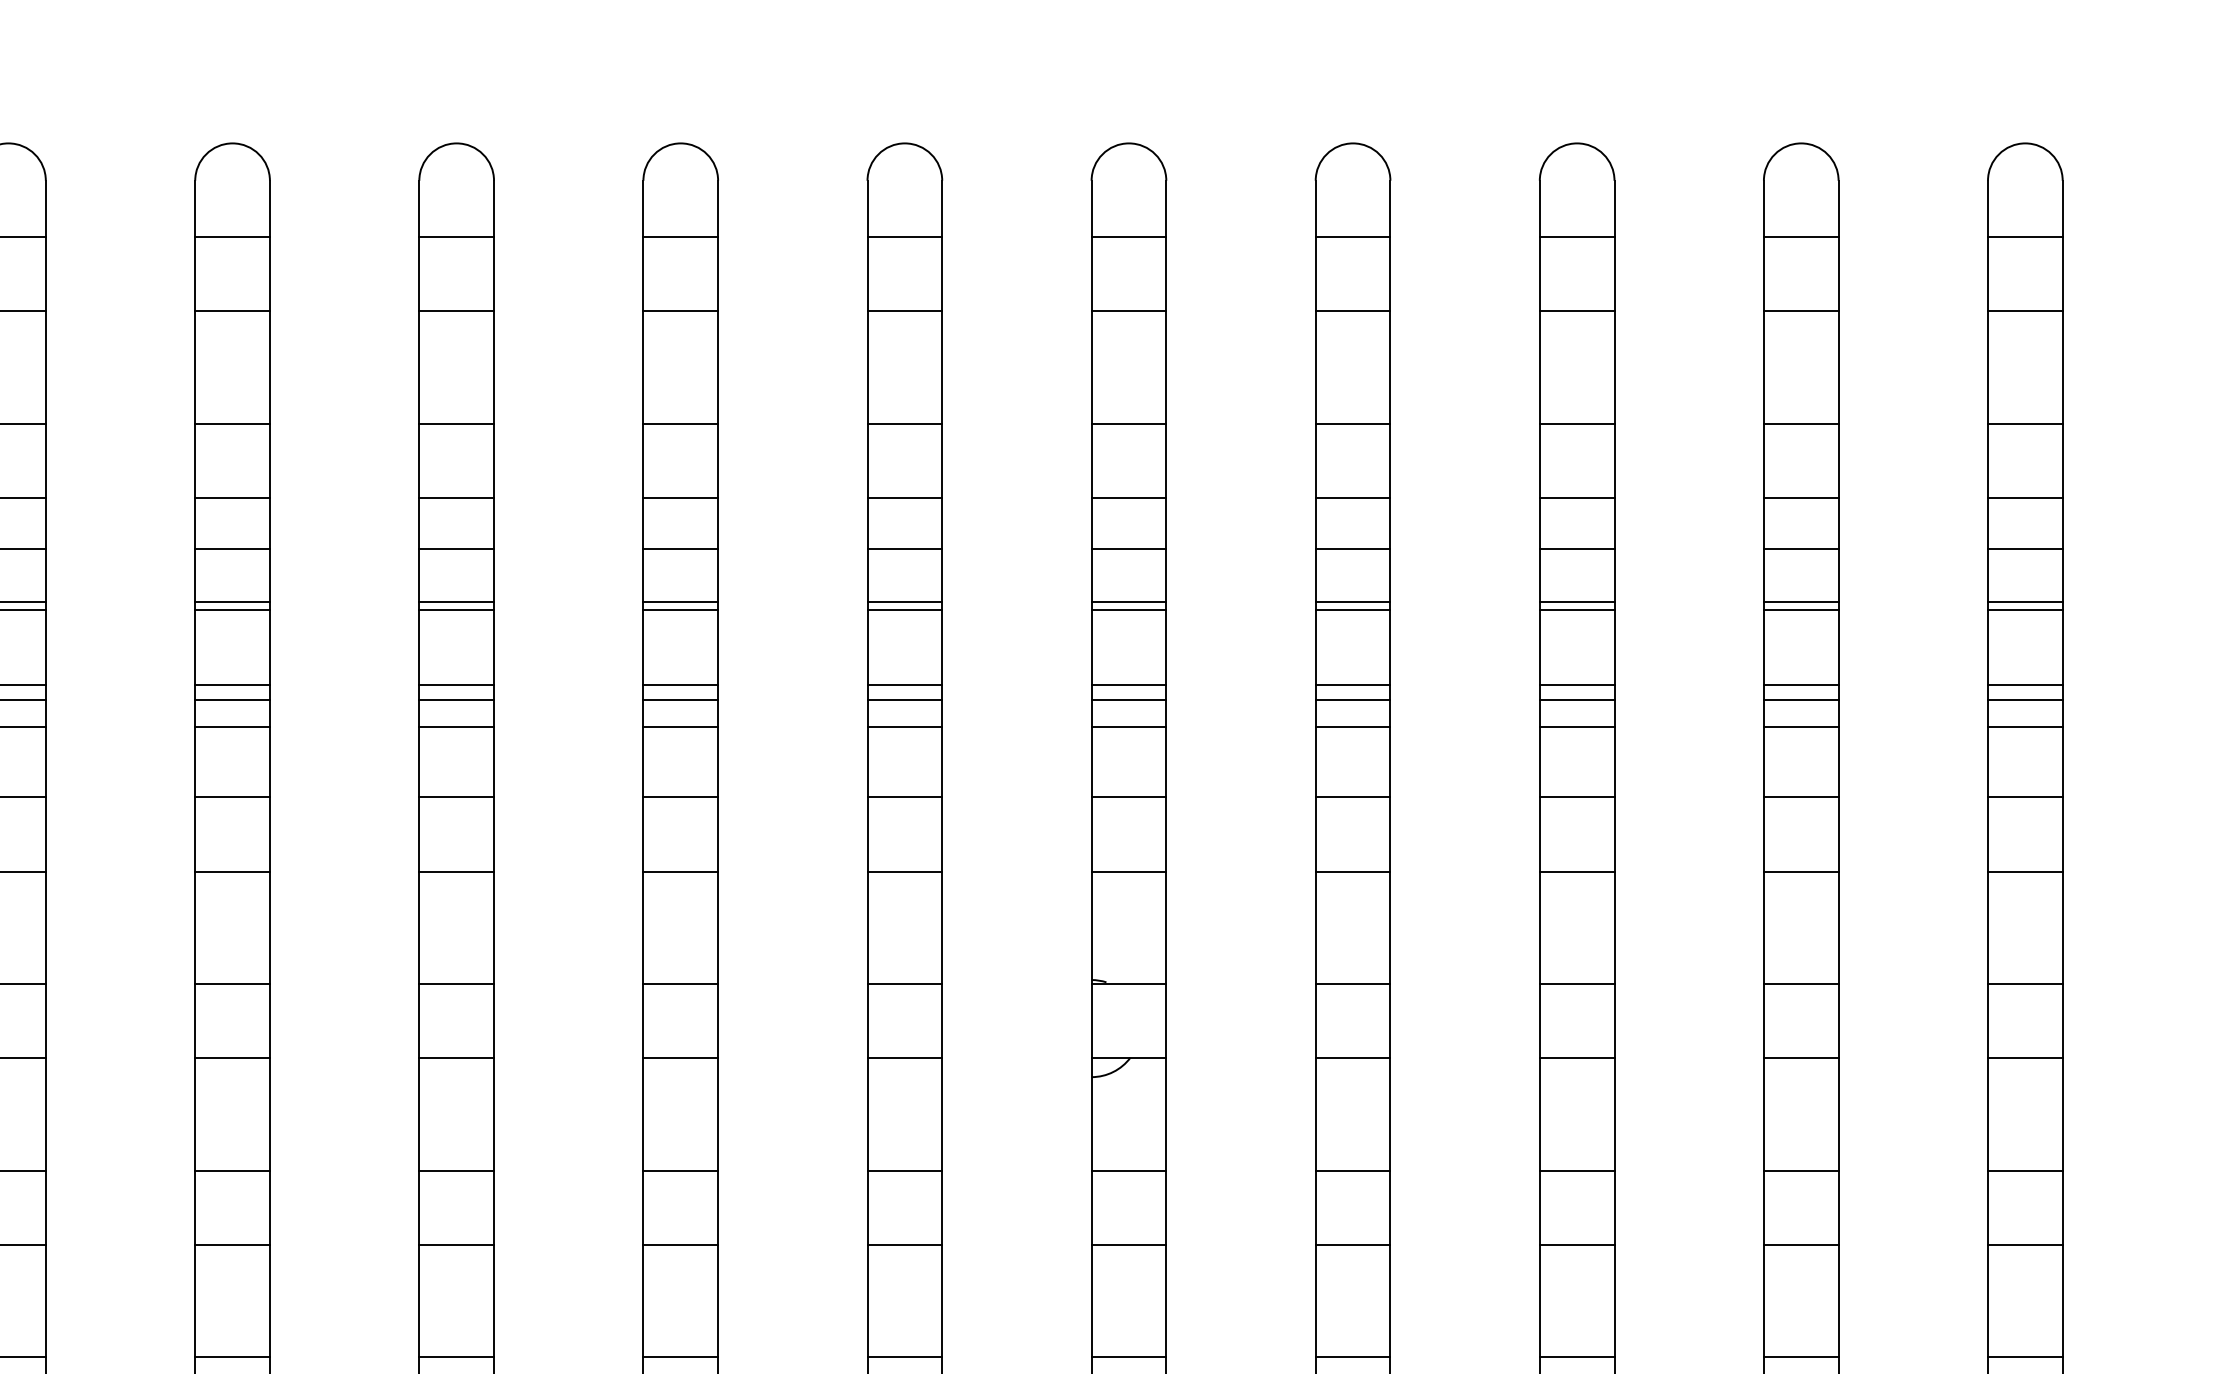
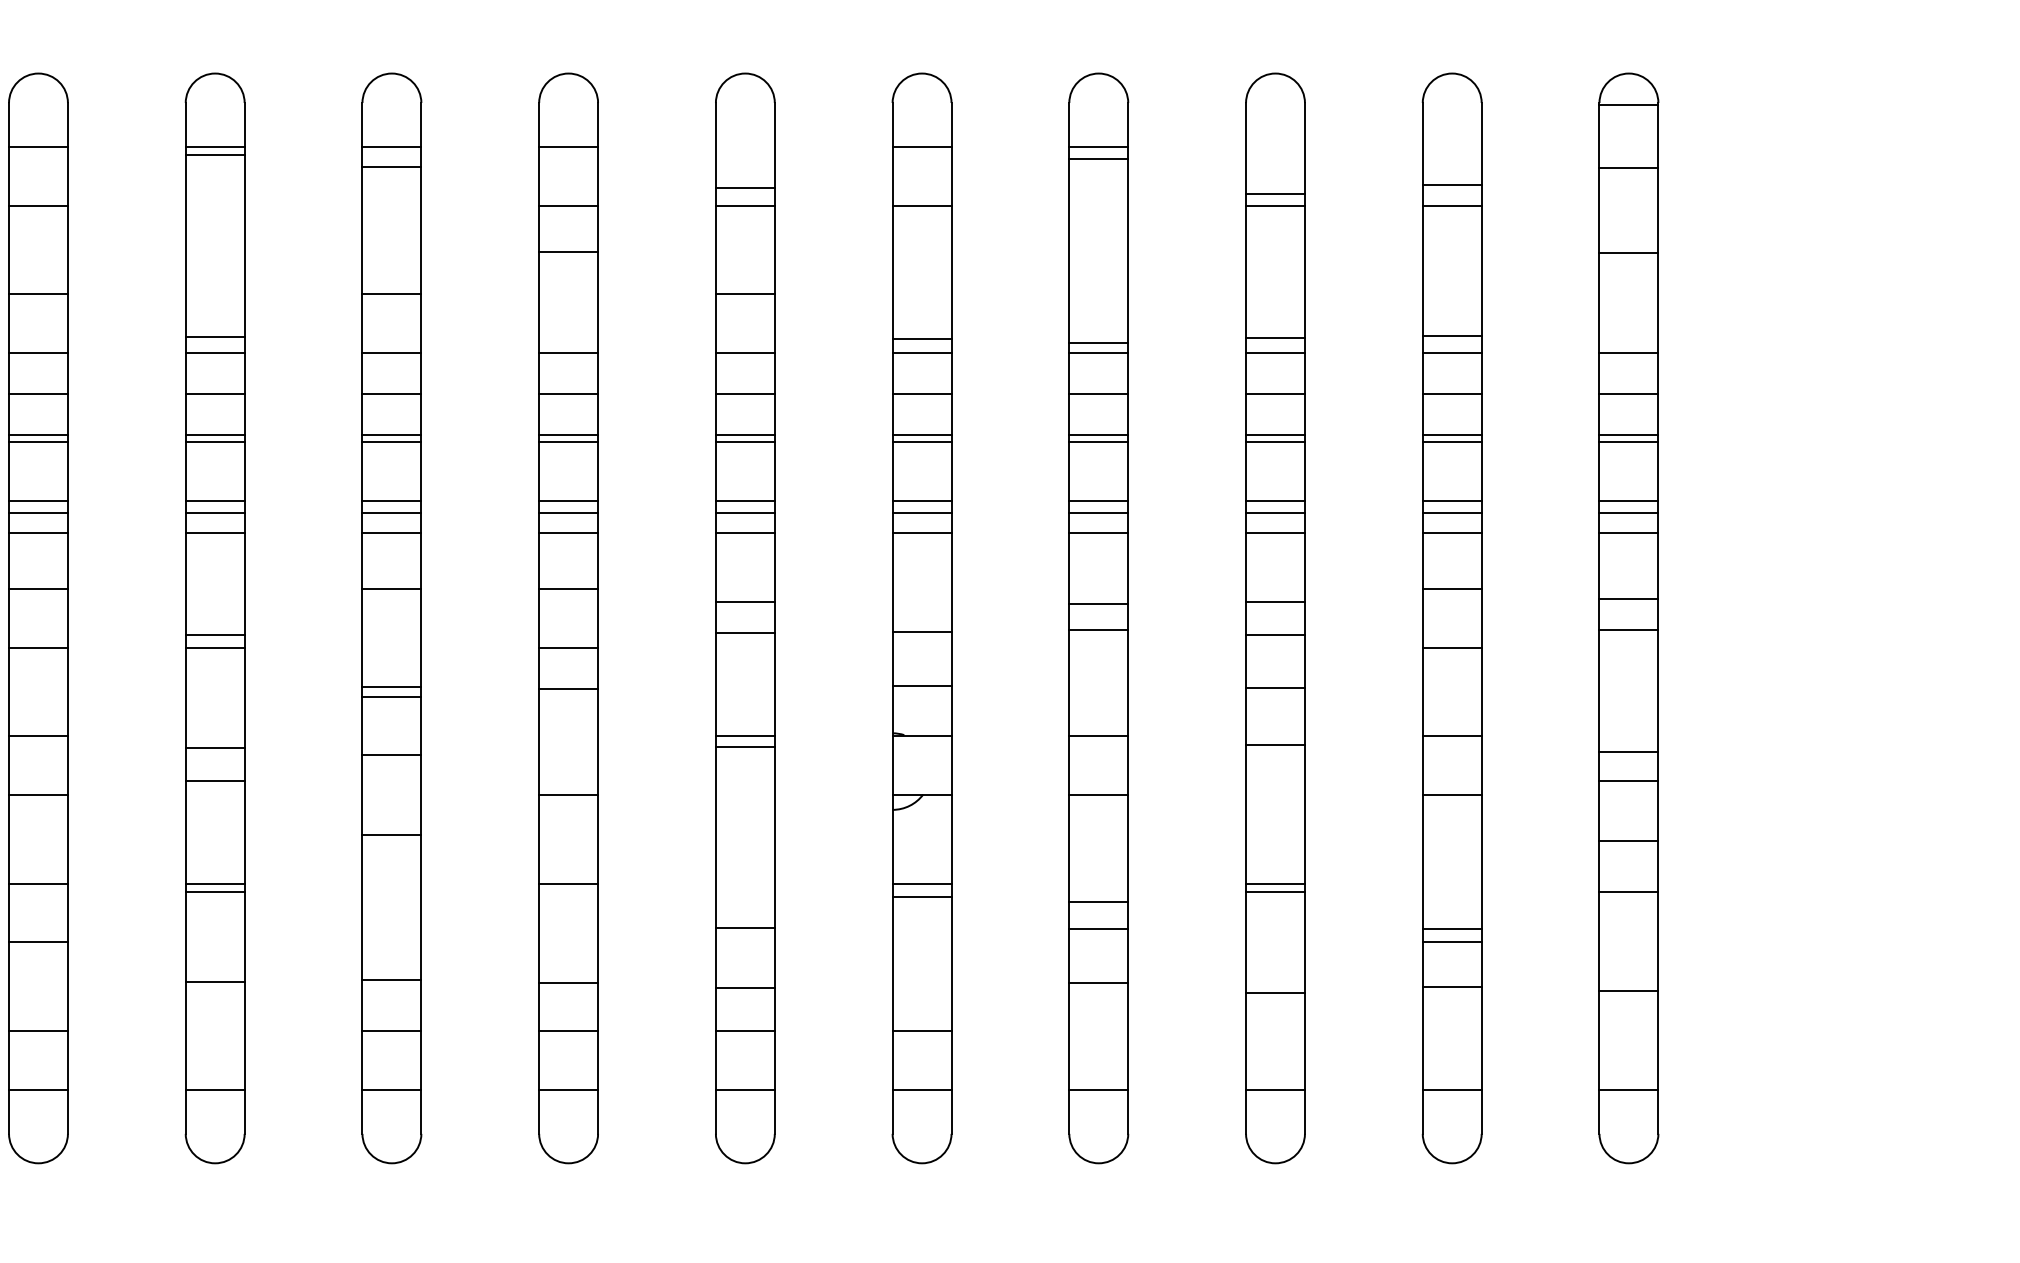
line: (903, 237) -> (744, 188), moved
line: (1577, 237) -> (1275, 194), moved
line: (1800, 237) -> (1451, 185), moved
line: (2024, 237) -> (1628, 105), moved
line: (231, 311) -> (214, 155), moved
line: (456, 311) -> (391, 167), moved
line: (1352, 311) -> (1098, 159), moved
line: (2024, 311) -> (1628, 168), moved
line: (231, 423) -> (214, 337), moved
line: (680, 423) -> (568, 252), moved
line: (1128, 423) -> (921, 339), moved
line: (1352, 423) -> (1098, 343), moved
line: (1577, 423) -> (1275, 338), moved
line: (1800, 423) -> (1451, 336), moved
line: (2024, 423) -> (1628, 253), moved
line: (231, 796) -> (214, 634), moved
line: (903, 796) -> (744, 632), moved
line: (1128, 796) -> (921, 631), moved
line: (1352, 796) -> (1098, 629), moved
line: (1577, 796) -> (1275, 634), moved
line: (2024, 796) -> (1628, 629), moved
line: (456, 871) -> (391, 696), moved
line: (903, 871) -> (744, 601), moved
line: (1128, 871) -> (921, 685), moved
line: (1352, 871) -> (1098, 603), moved
line: (1577, 871) -> (1275, 601), moved
line: (2024, 871) -> (1628, 598), moved
line: (231, 984) -> (214, 781), moved
line: (456, 984) -> (391, 687), moved
line: (680, 984) -> (568, 689), moved
line: (1577, 984) -> (1275, 688), moved
line: (2024, 984) -> (1628, 781), moved
line: (231, 1058) -> (214, 748), moved
line: (456, 1058) -> (391, 755), moved
line: (903, 1058) -> (744, 747), moved
line: (1577, 1058) -> (1275, 745), moved
line: (2024, 1058) -> (1628, 752), moved
line: (456, 1170) -> (391, 834), moved
line: (903, 1170) -> (744, 927), moved
line: (1352, 1170) -> (1098, 928), moved
line: (1800, 1170) -> (1451, 928), moved
line: (2024, 1170) -> (1628, 840), moved
line: (231, 1245) -> (214, 892), moved
line: (456, 1245) -> (391, 980), moved
line: (680, 1245) -> (568, 983), moved
line: (903, 1245) -> (744, 988), moved
line: (1128, 1245) -> (921, 897), moved
line: (1352, 1245) -> (1098, 902), moved
line: (1577, 1245) -> (1275, 892), moved
line: (2024, 1245) -> (1628, 892), moved
line: (231, 1356) -> (214, 981), moved
line: (1352, 1356) -> (1098, 982), moved
line: (1577, 1356) -> (1275, 992), moved
line: (1800, 1356) -> (1451, 986), moved
line: (2024, 1356) -> (1628, 990), moved

